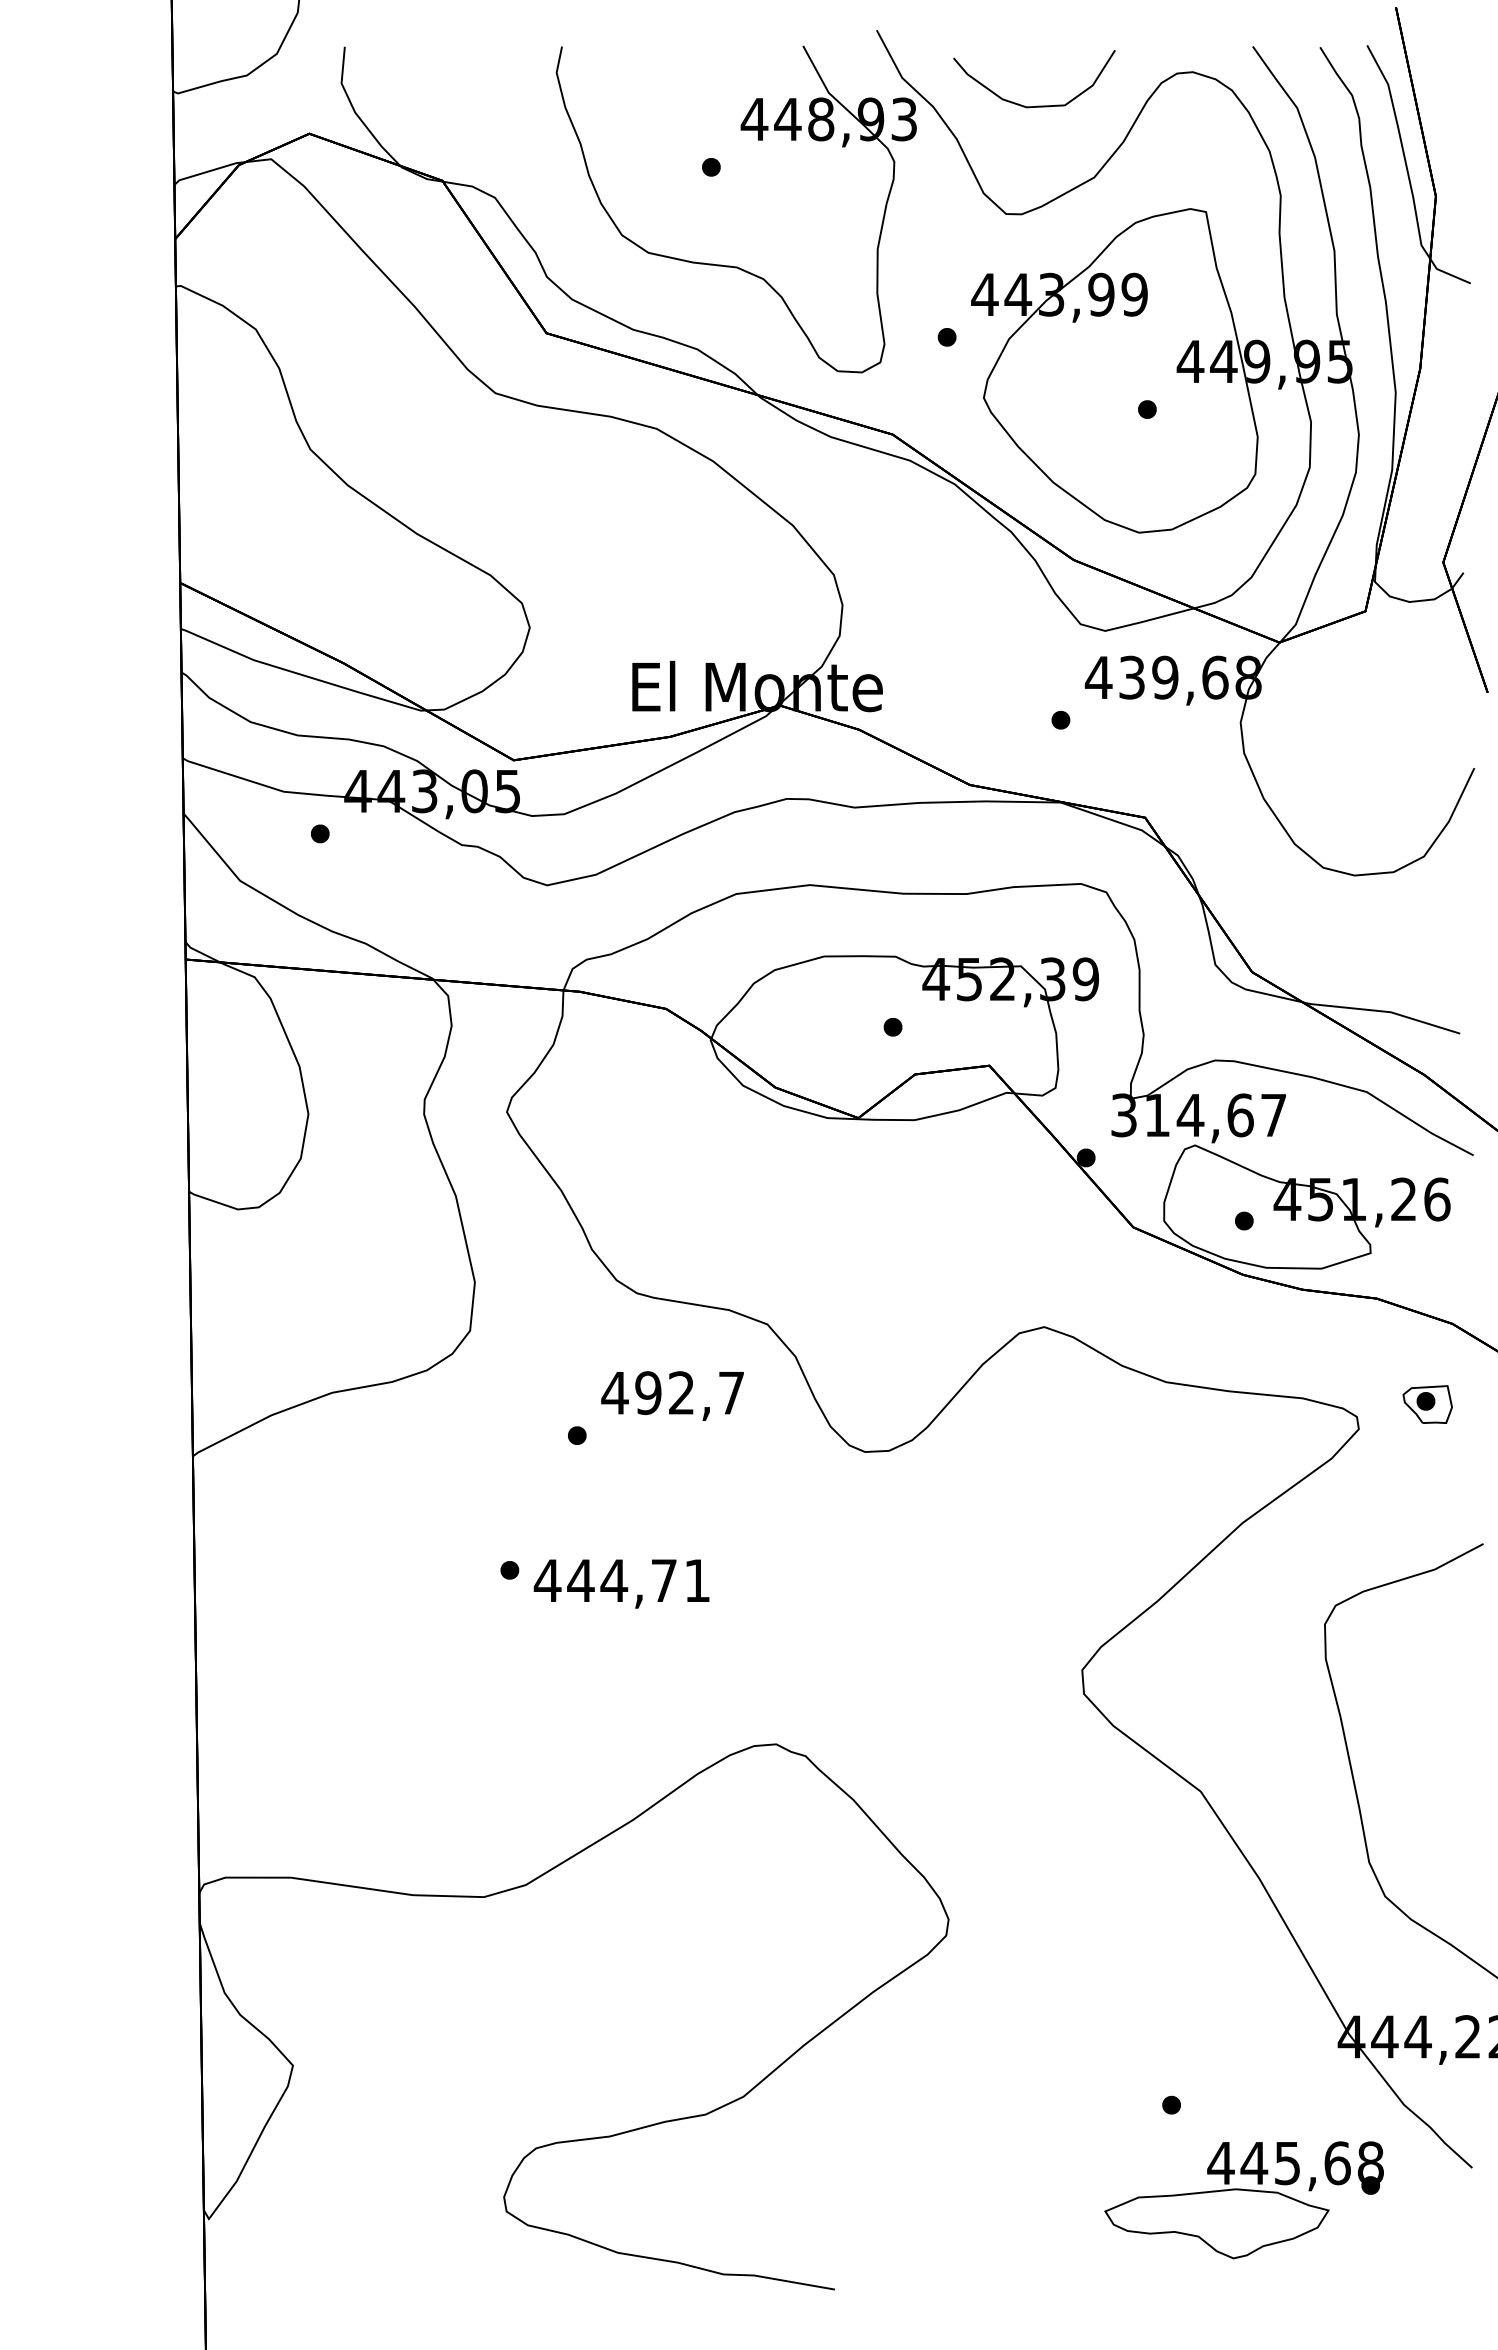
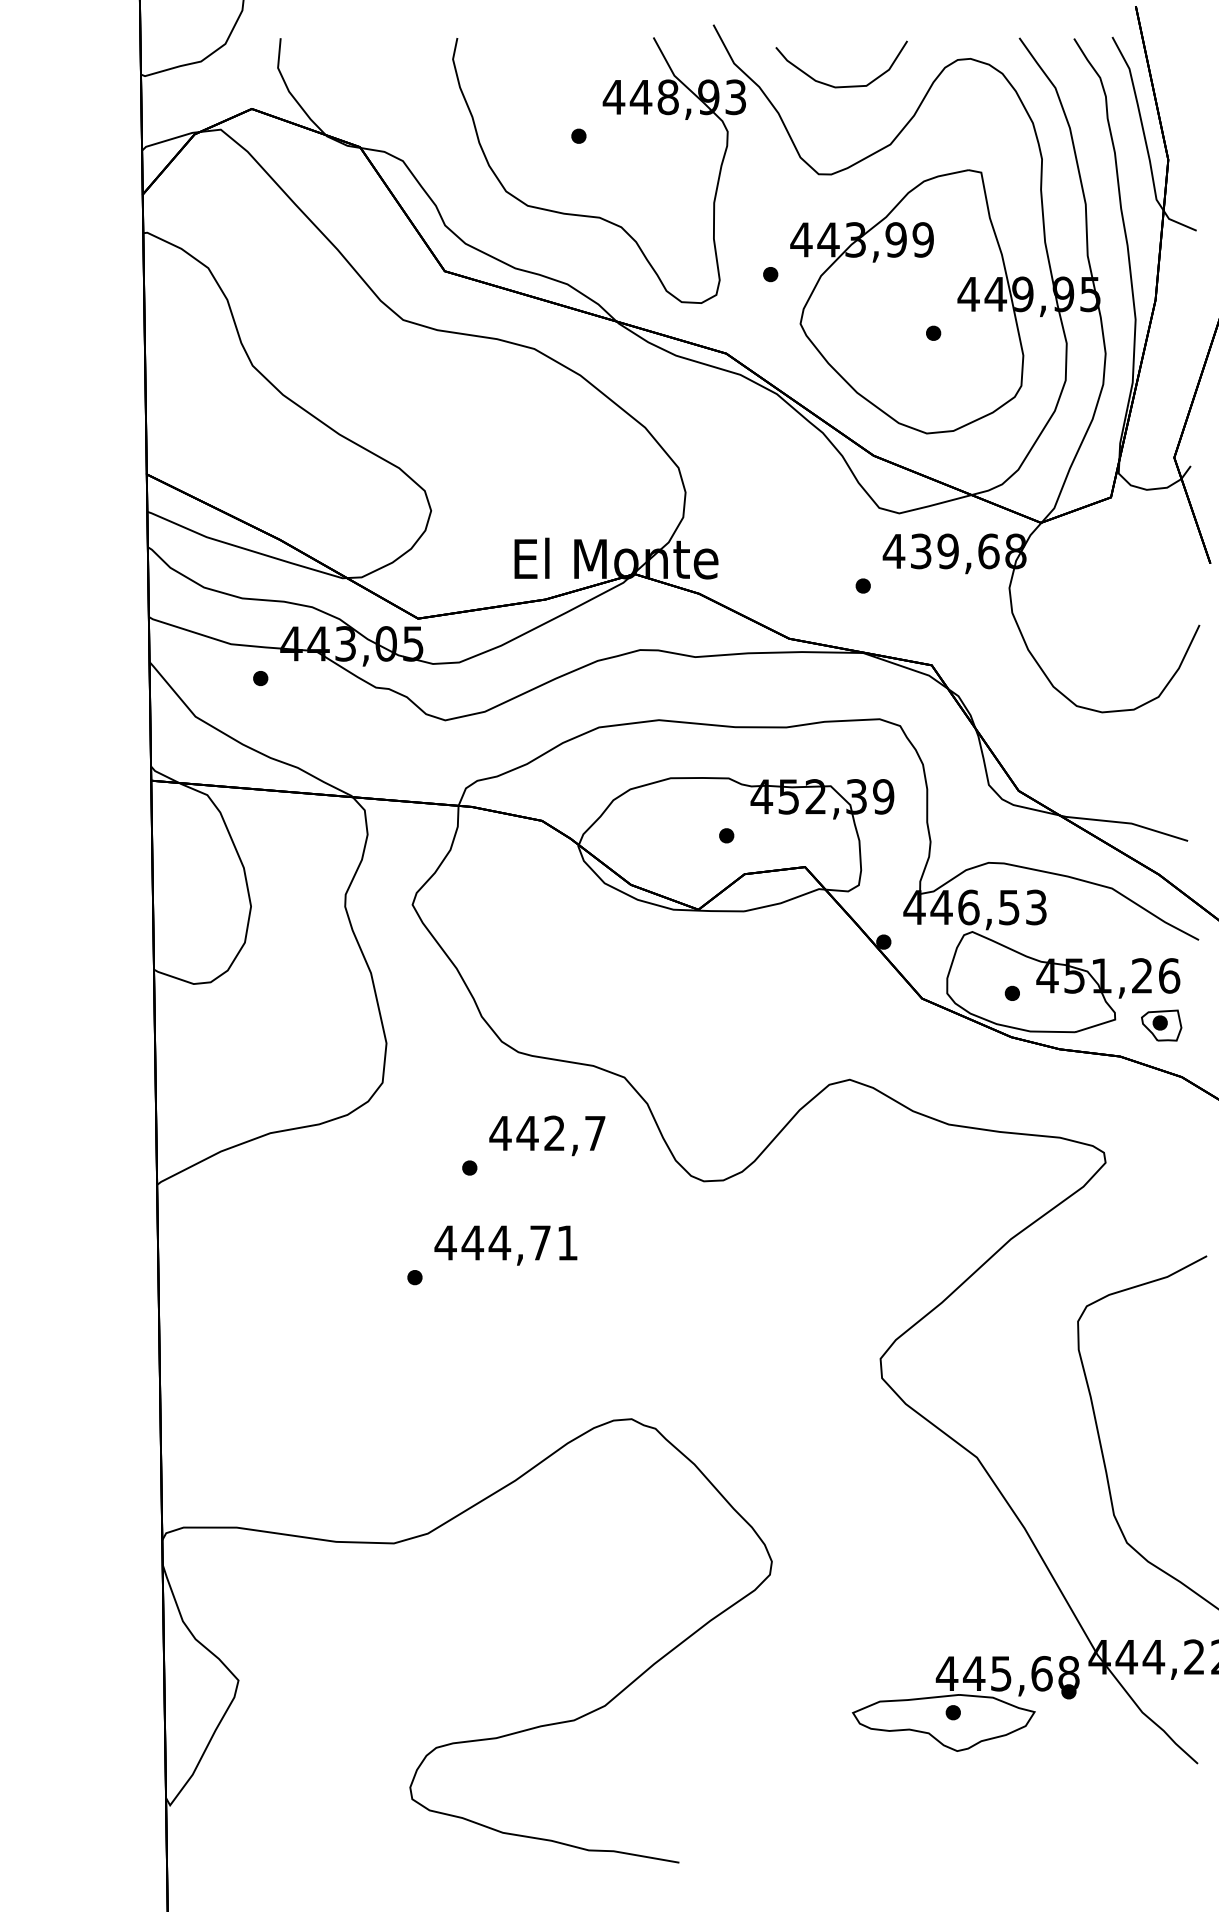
text: (1198, 1115) -> (975, 907), 314,67 -> 446,53
text: (648, 1393) -> (527, 1133), 492,7 -> 442,7
part: (1427, 1404) -> (1161, 1025), moved
text: (621, 1583) -> (505, 1245), moved
part: (1243, 2200) -> (965, 1704), moved

